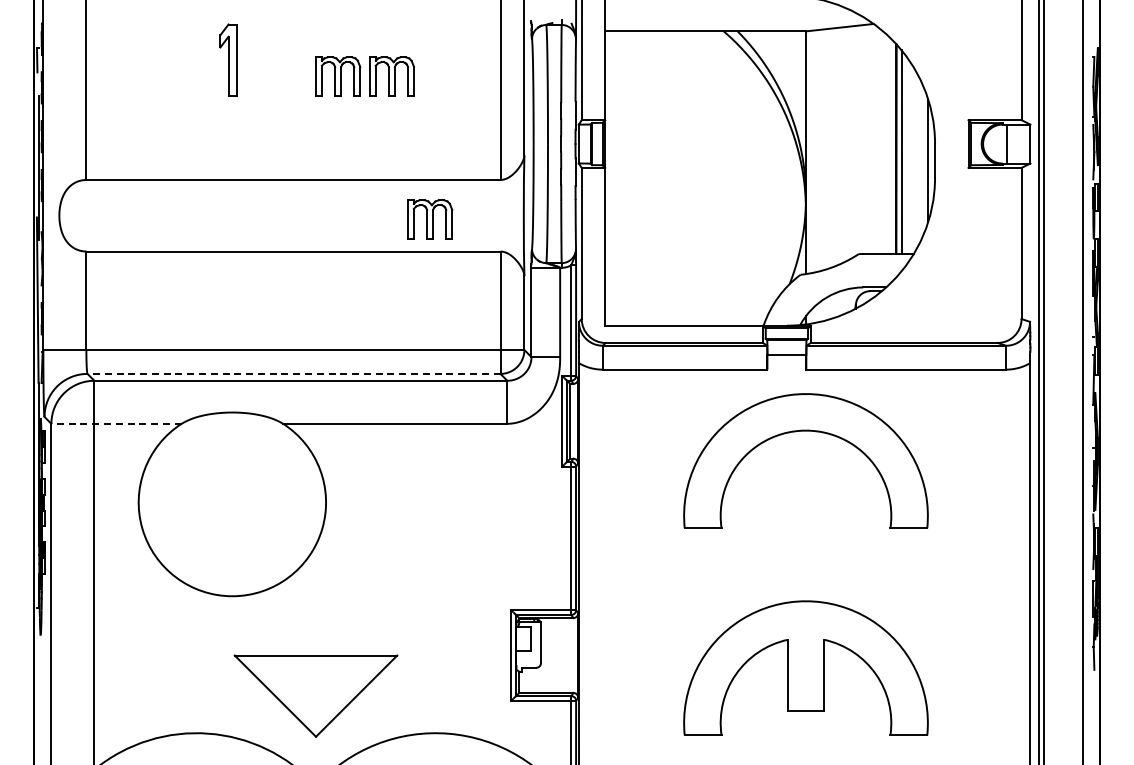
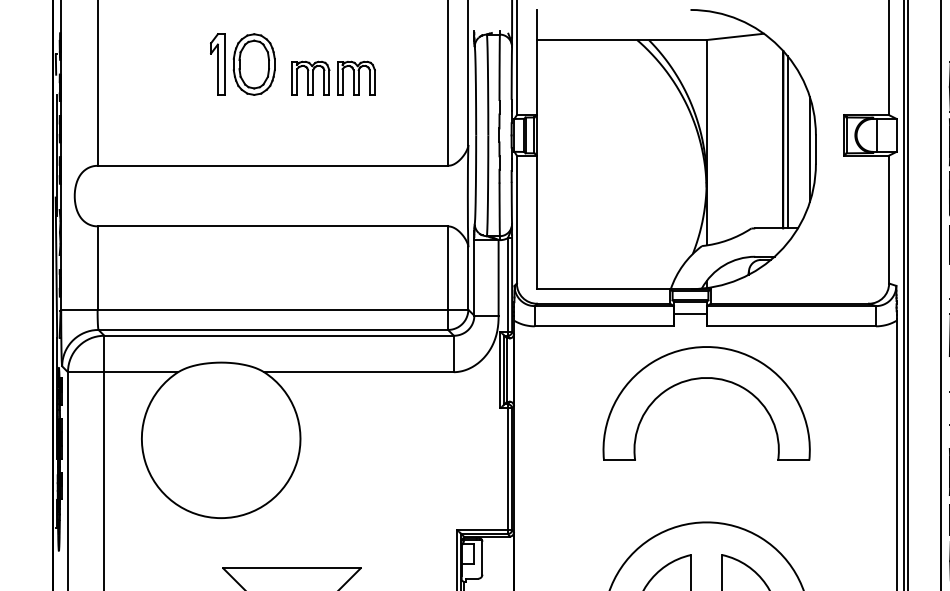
part: (271, 60) -> (254, 64), added
part: (430, 219) -> (388, 199), removed
line: (293, 373) -> (272, 329), dashed -> solid
line: (116, 423) -> (123, 371), dashed -> solid

